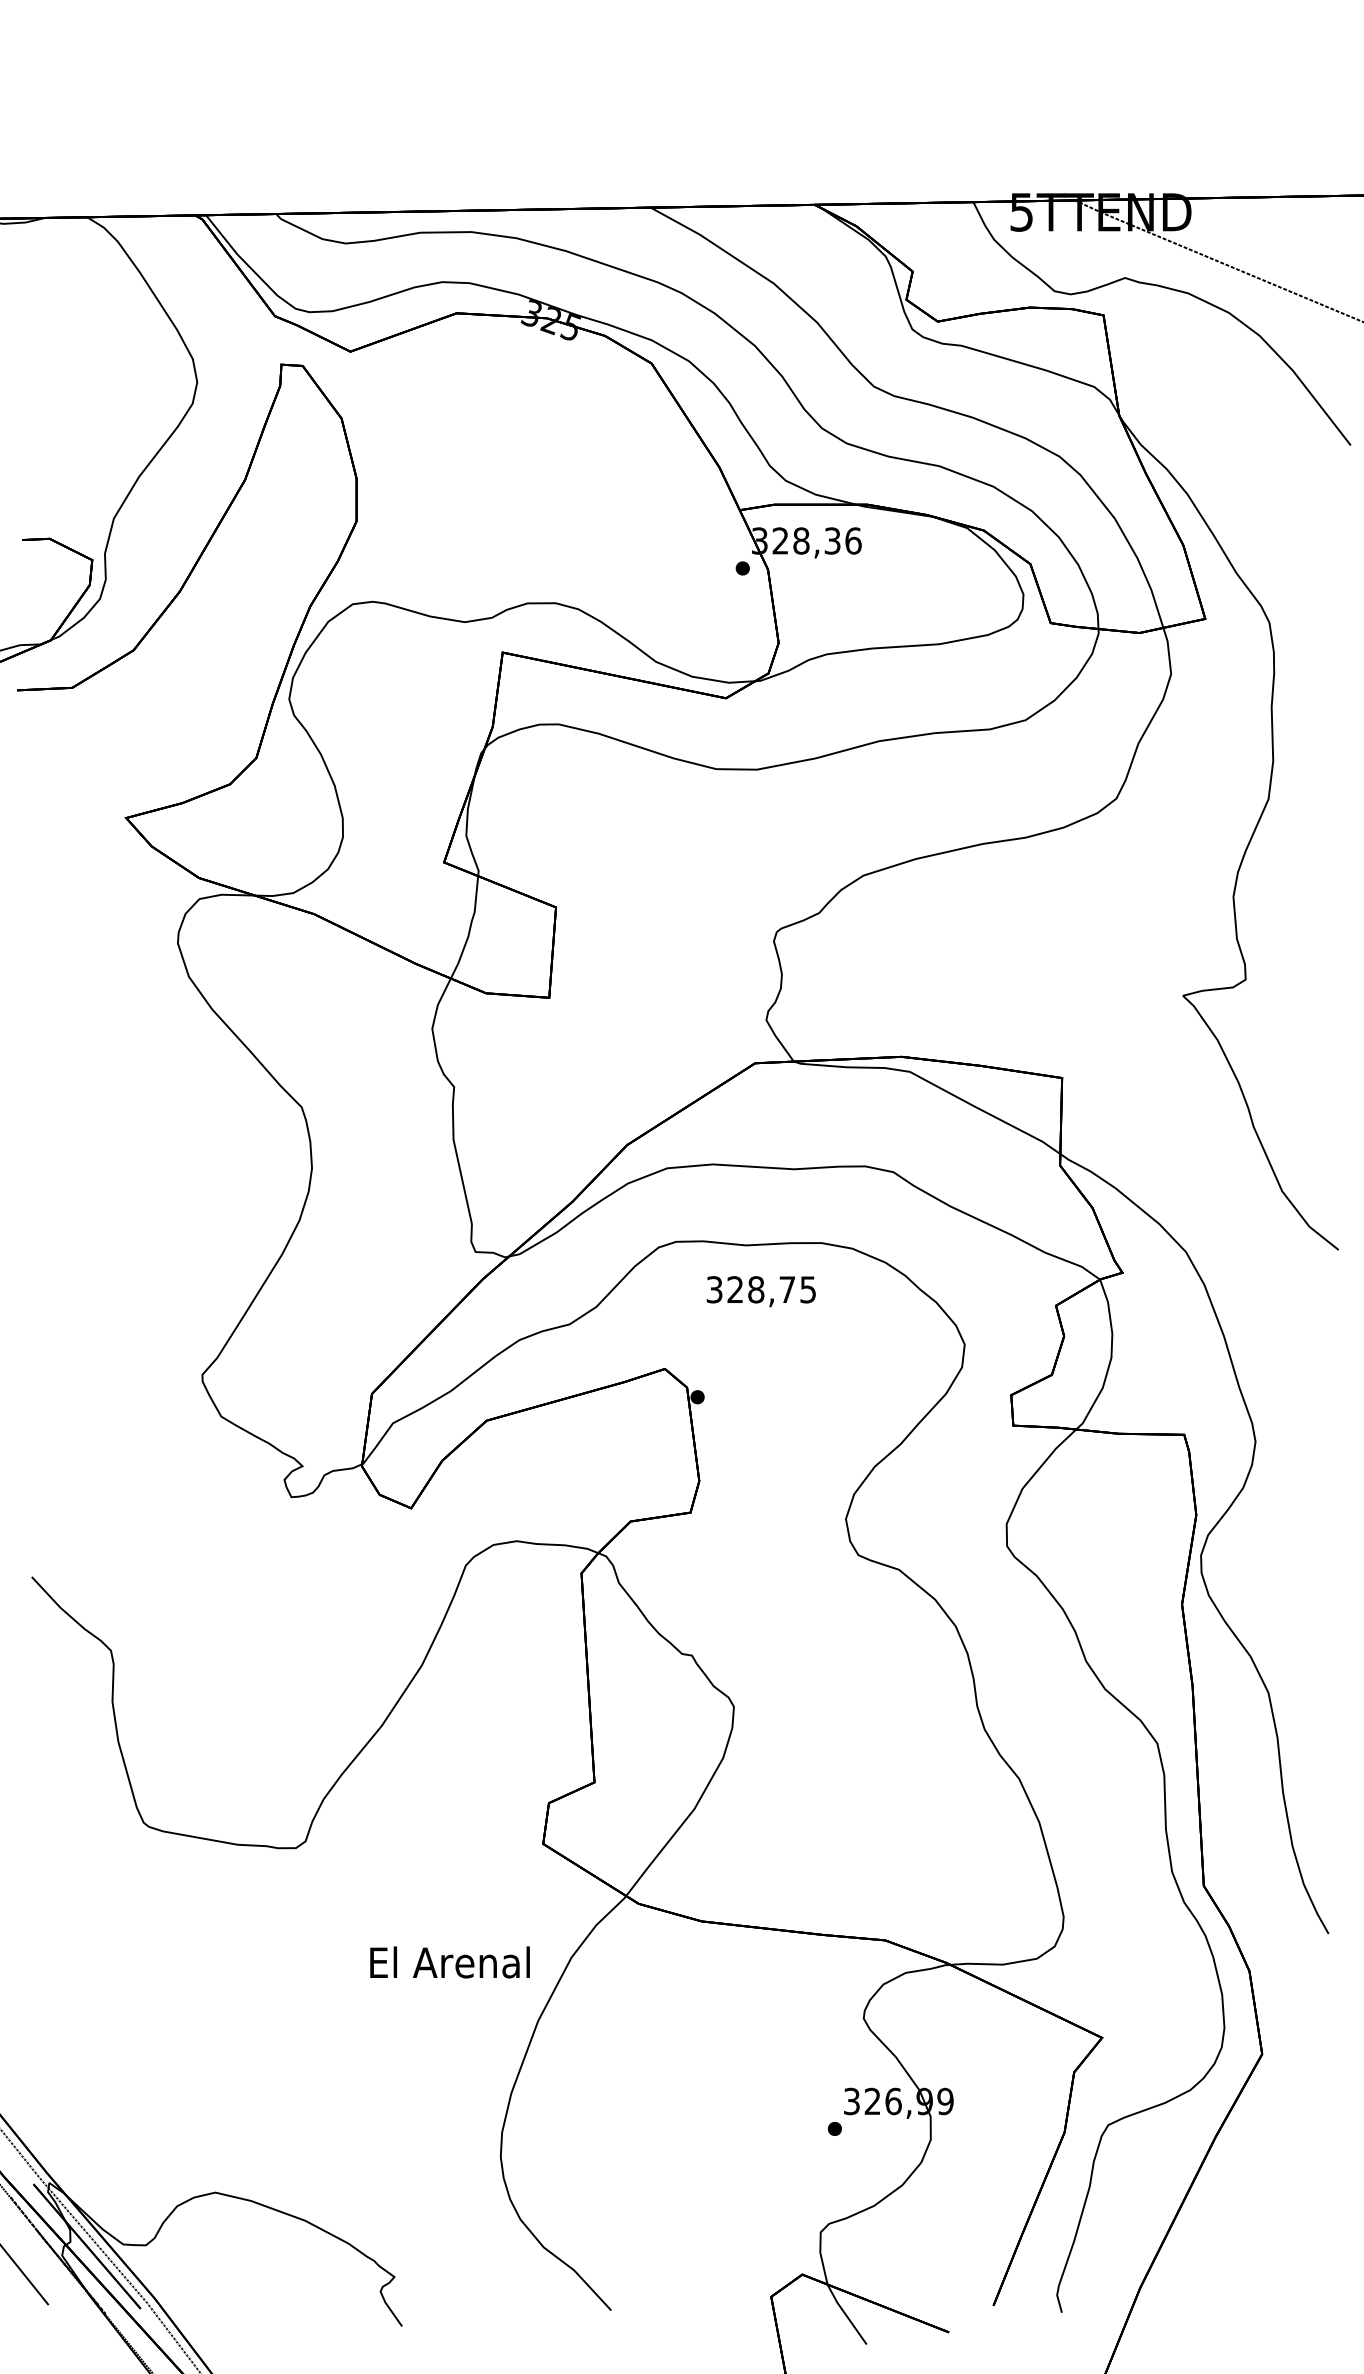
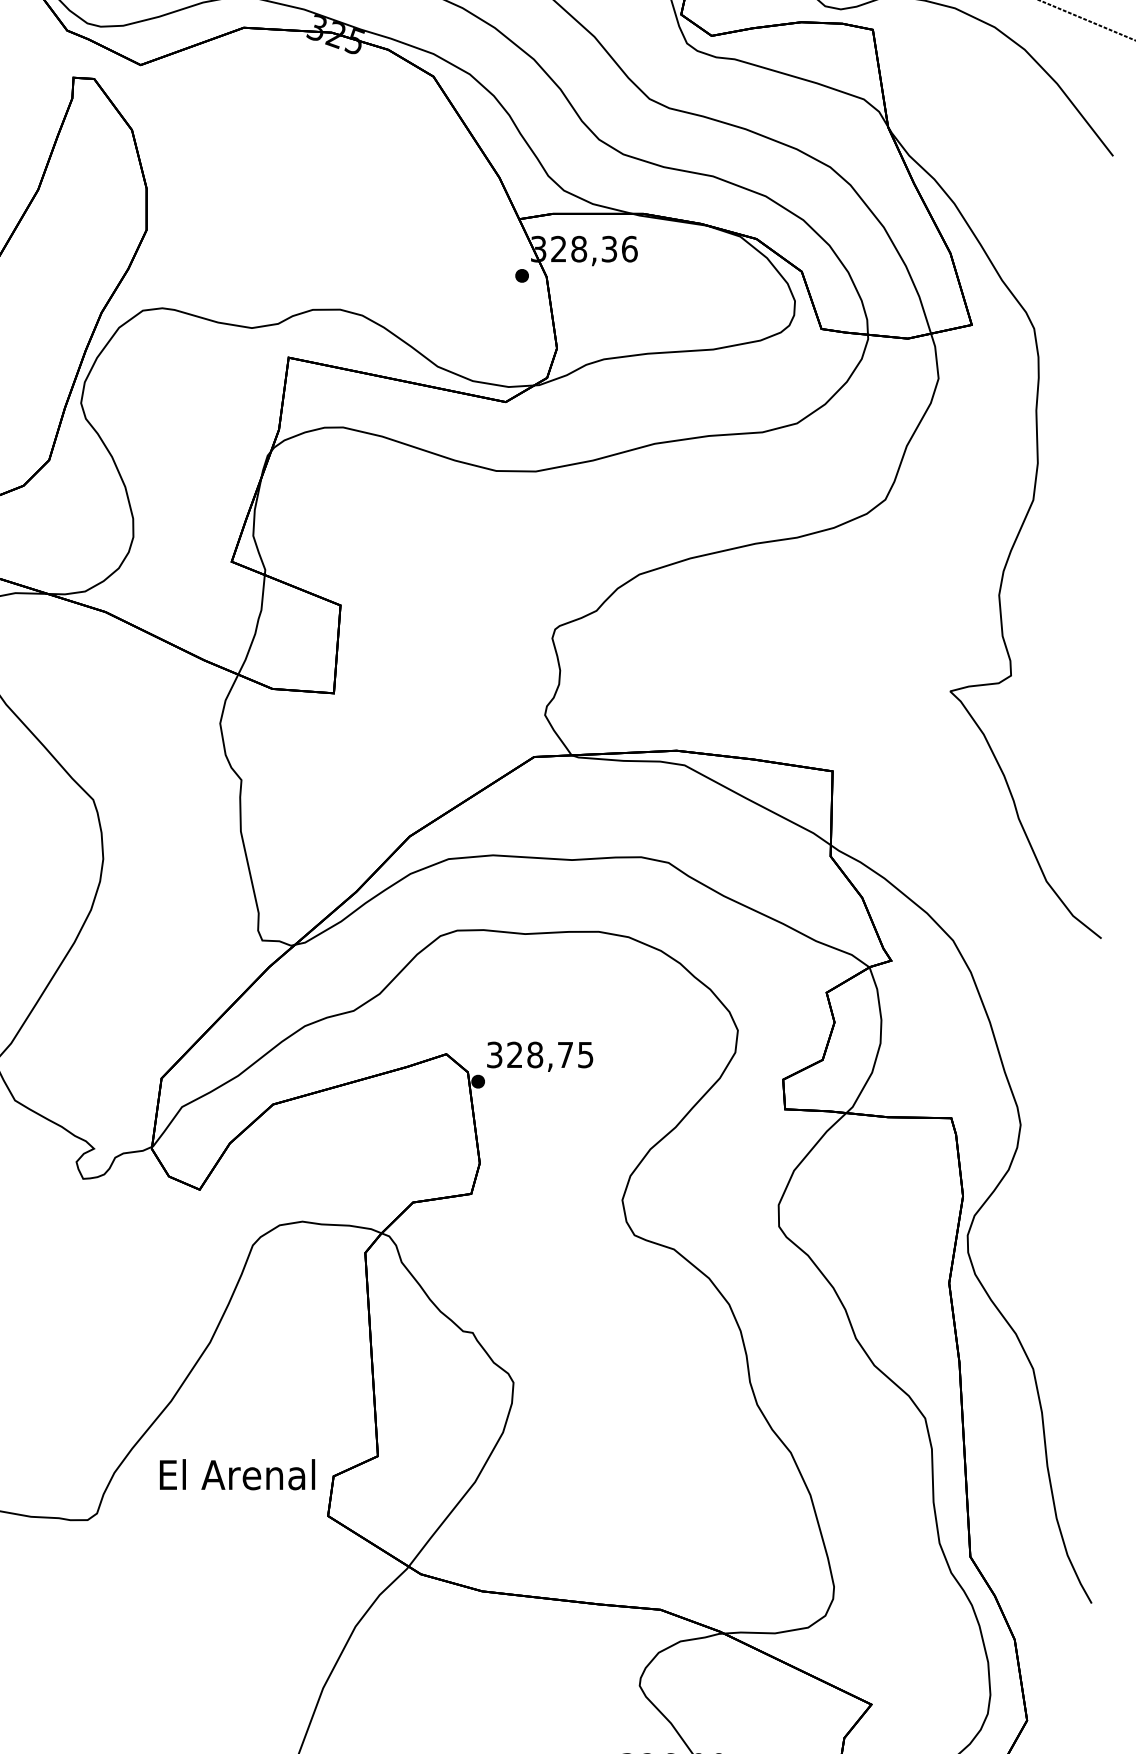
text: (760, 1291) -> (539, 1056), moved
text: (449, 1962) -> (236, 1474), moved

